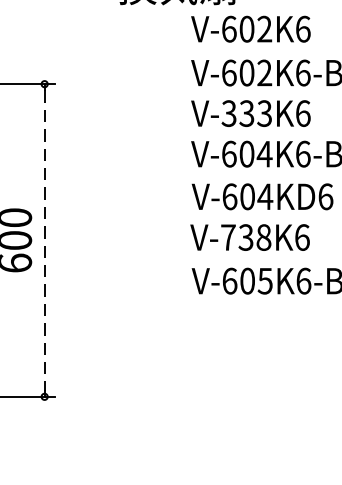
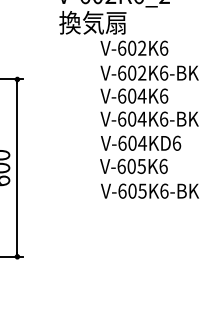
text: (245, 112) -> (131, 95), V-333K6 -> V-604K6
text: (245, 235) -> (131, 165), V-738K6 -> V-605K6
line: (44, 241) -> (17, 168), dashed -> solid

